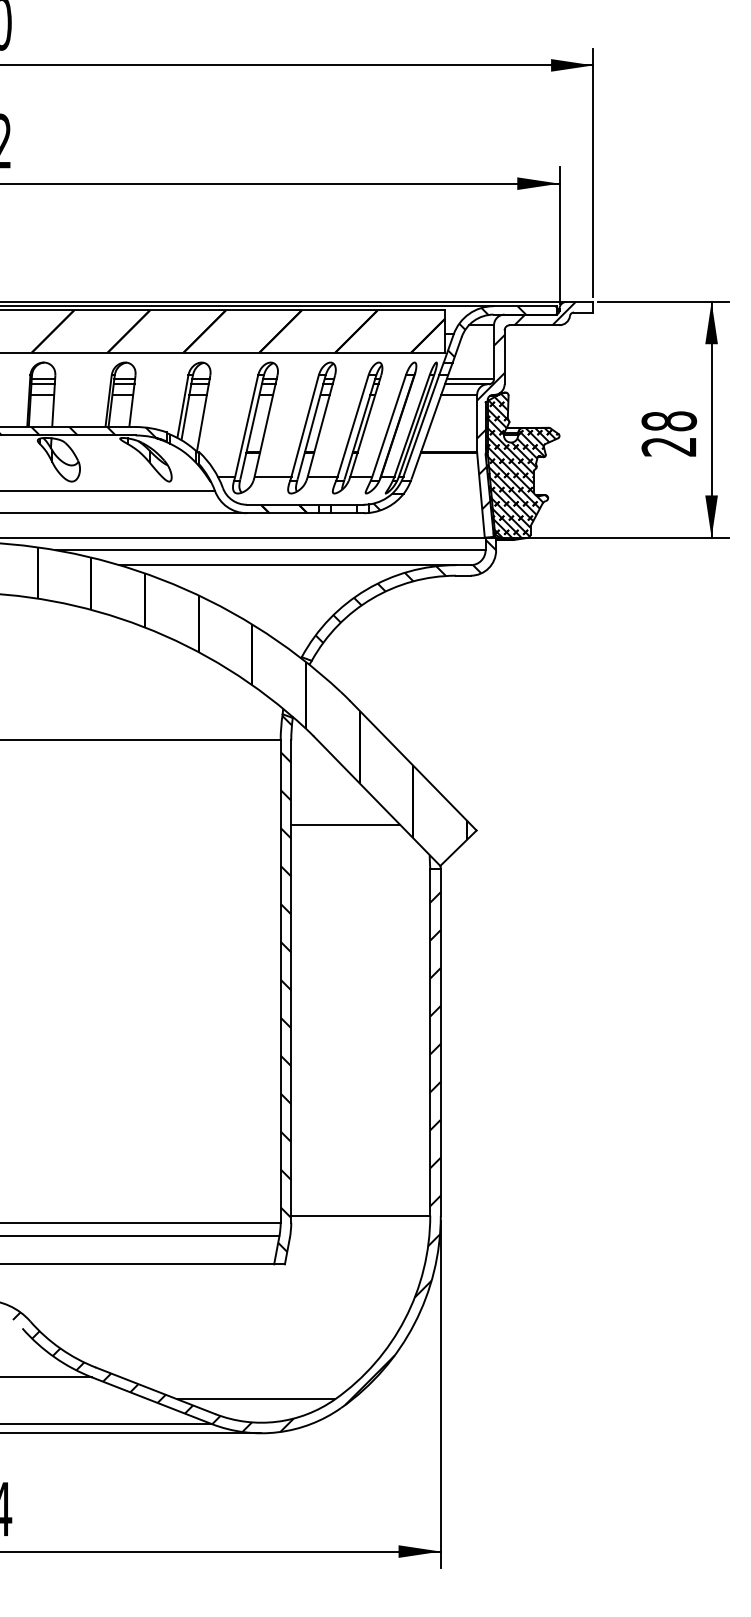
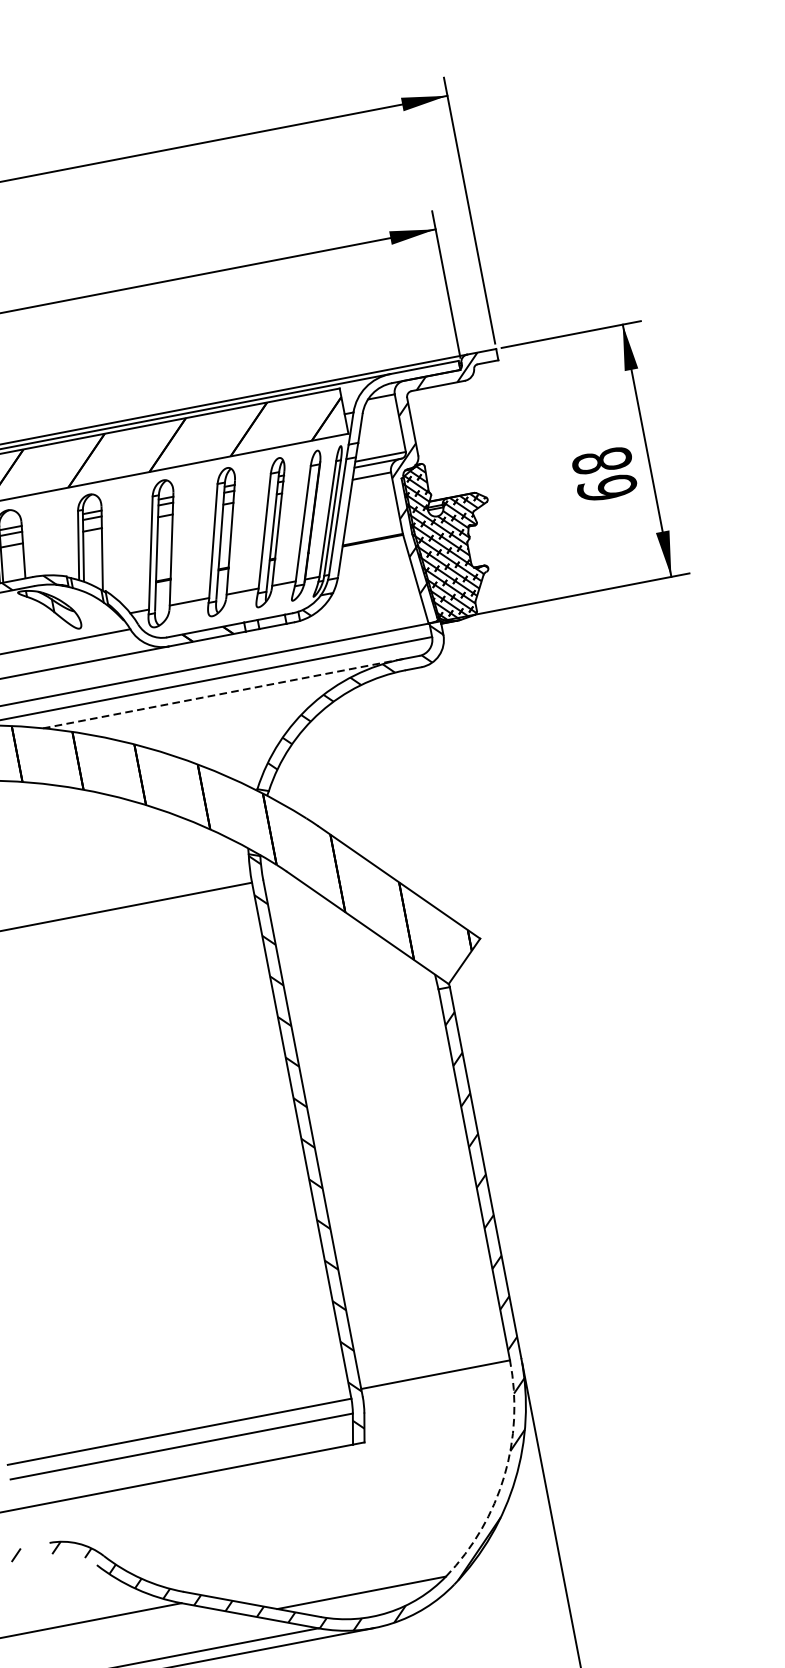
hatch: (502, 331) -> (405, 399), removed
text: (669, 446) -> (607, 487), 28 -> 68
line: (287, 565) -> (223, 694), solid -> dashed
line: (345, 824) -> (338, 959), removed
arc: (405, 1319) -> (504, 1476), solid -> dashed

